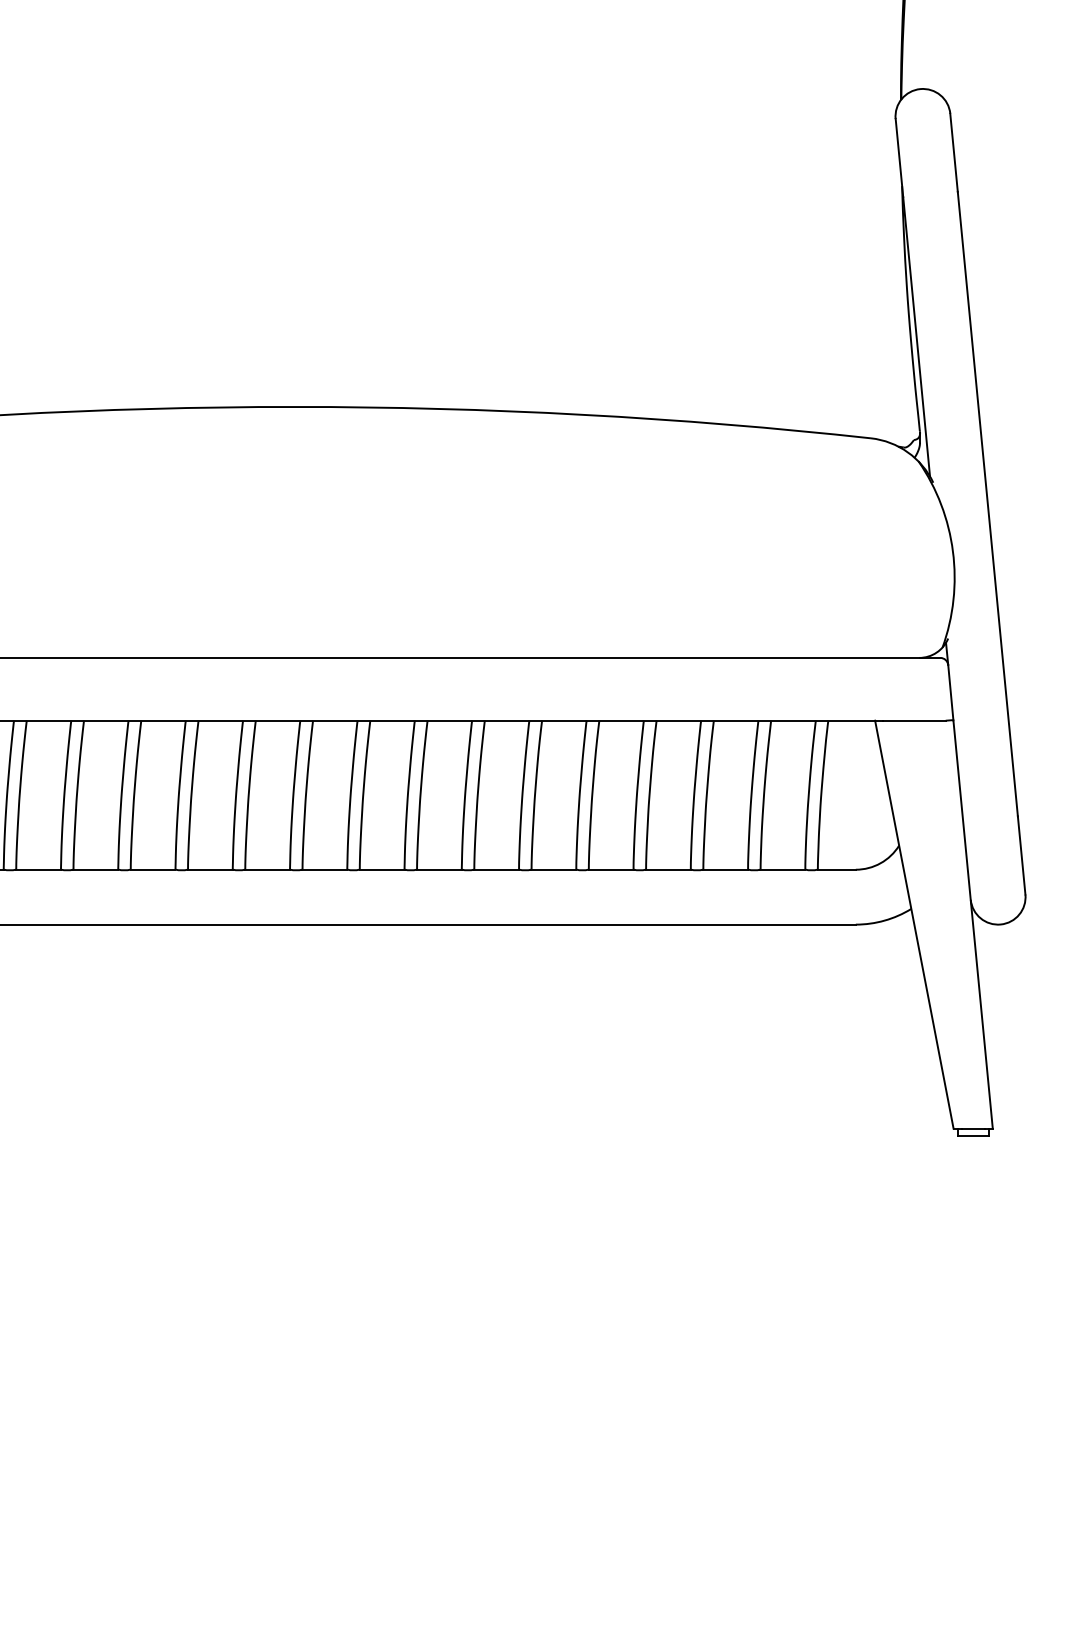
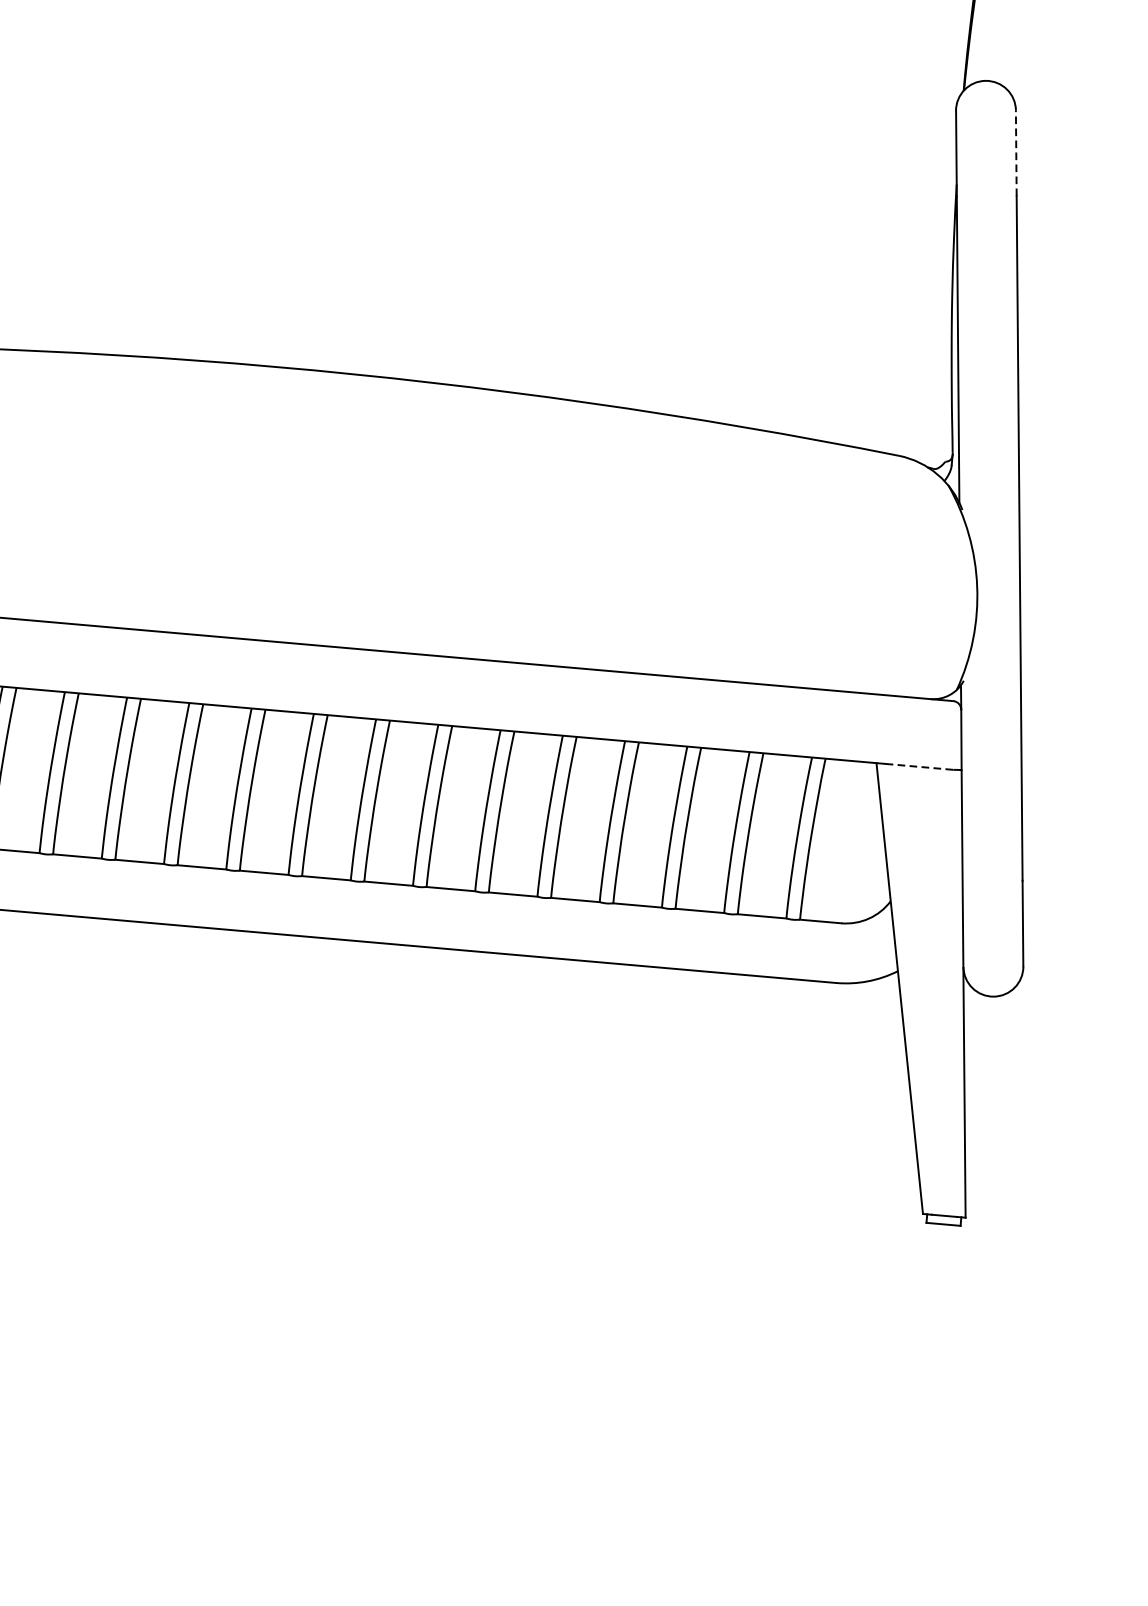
line: (953, 152) -> (1015, 152), solid -> dashed
line: (913, 720) -> (918, 766), solid -> dashed

